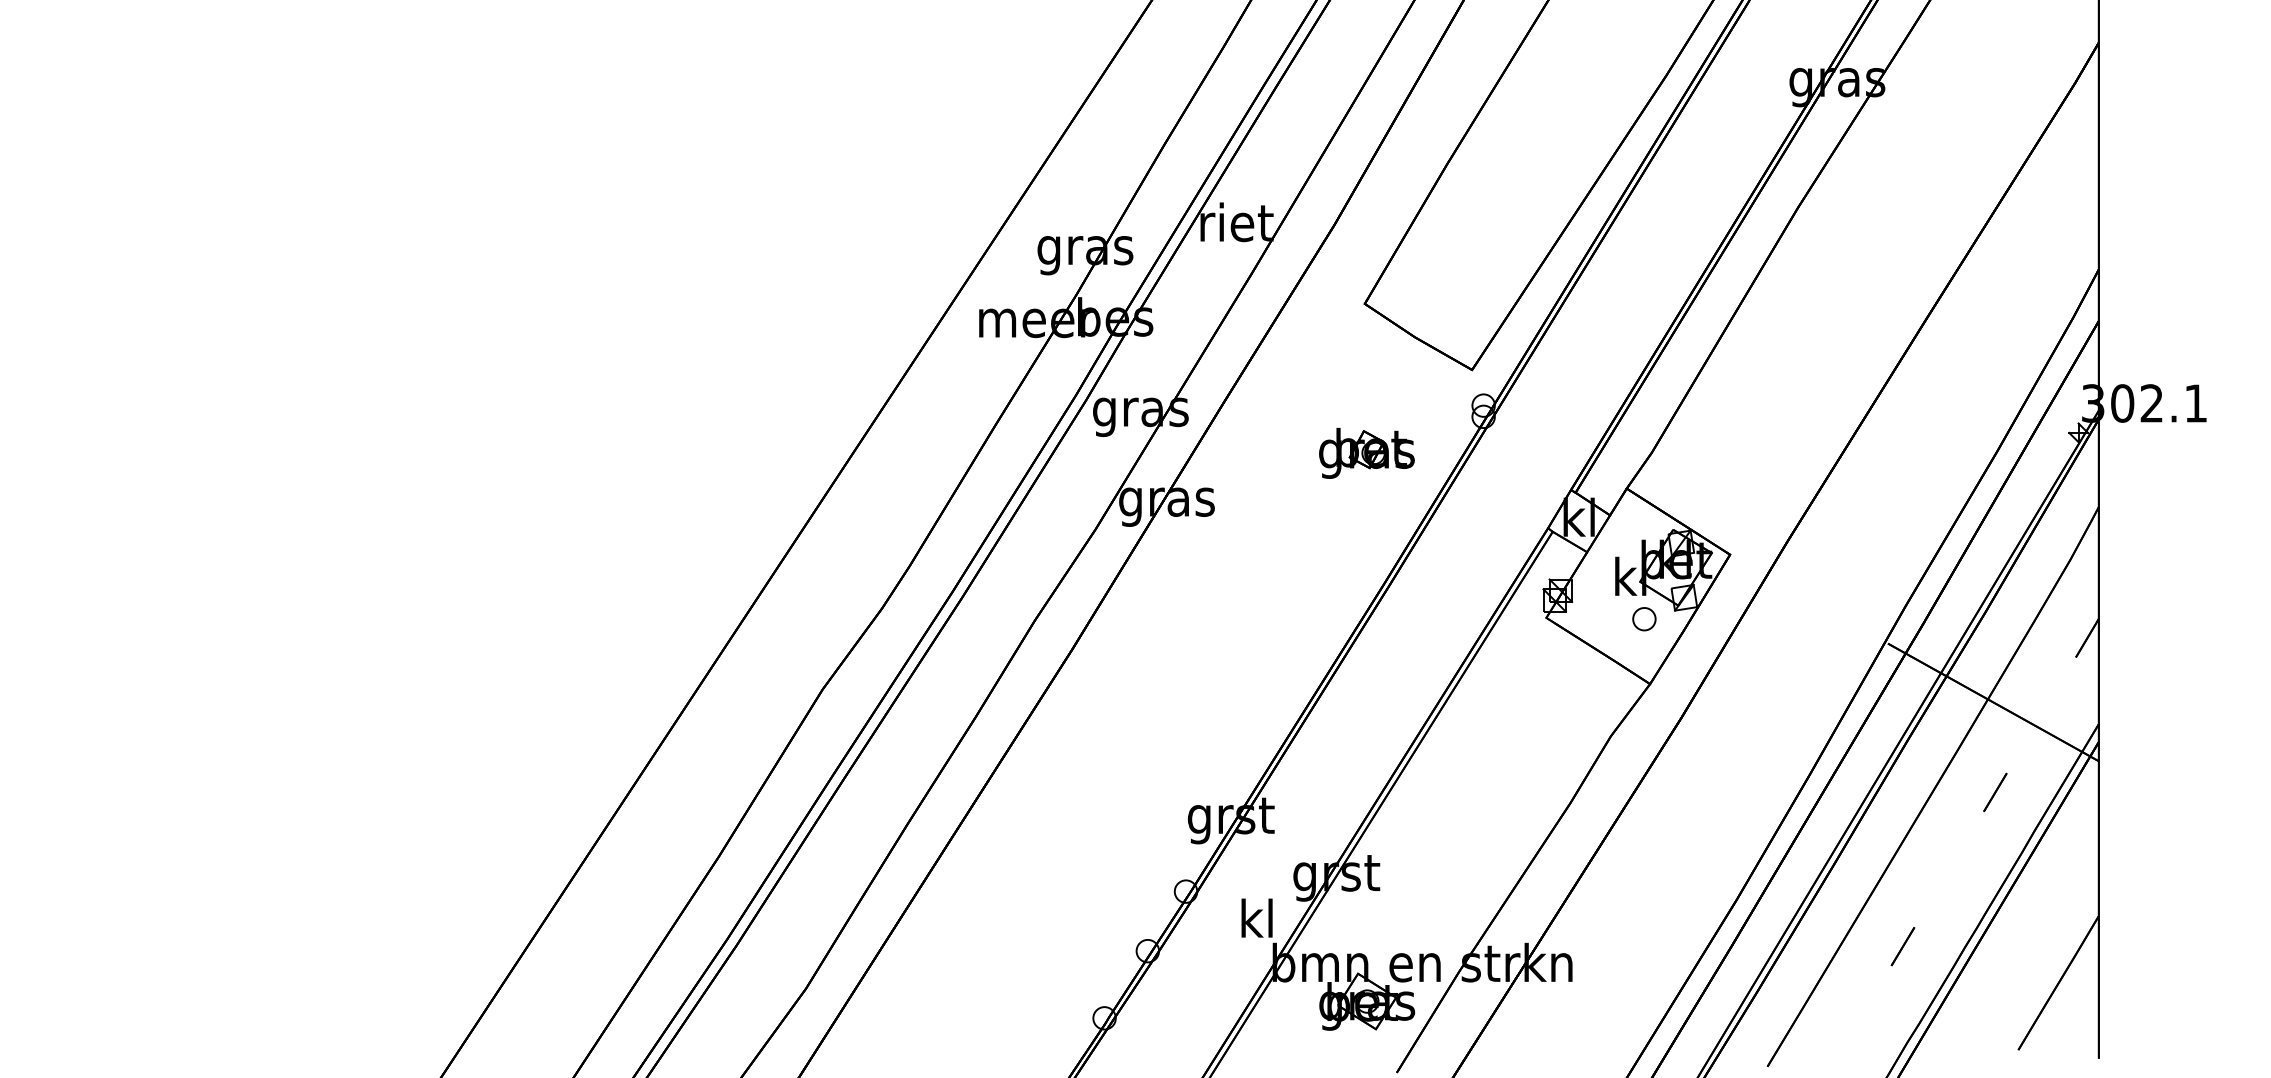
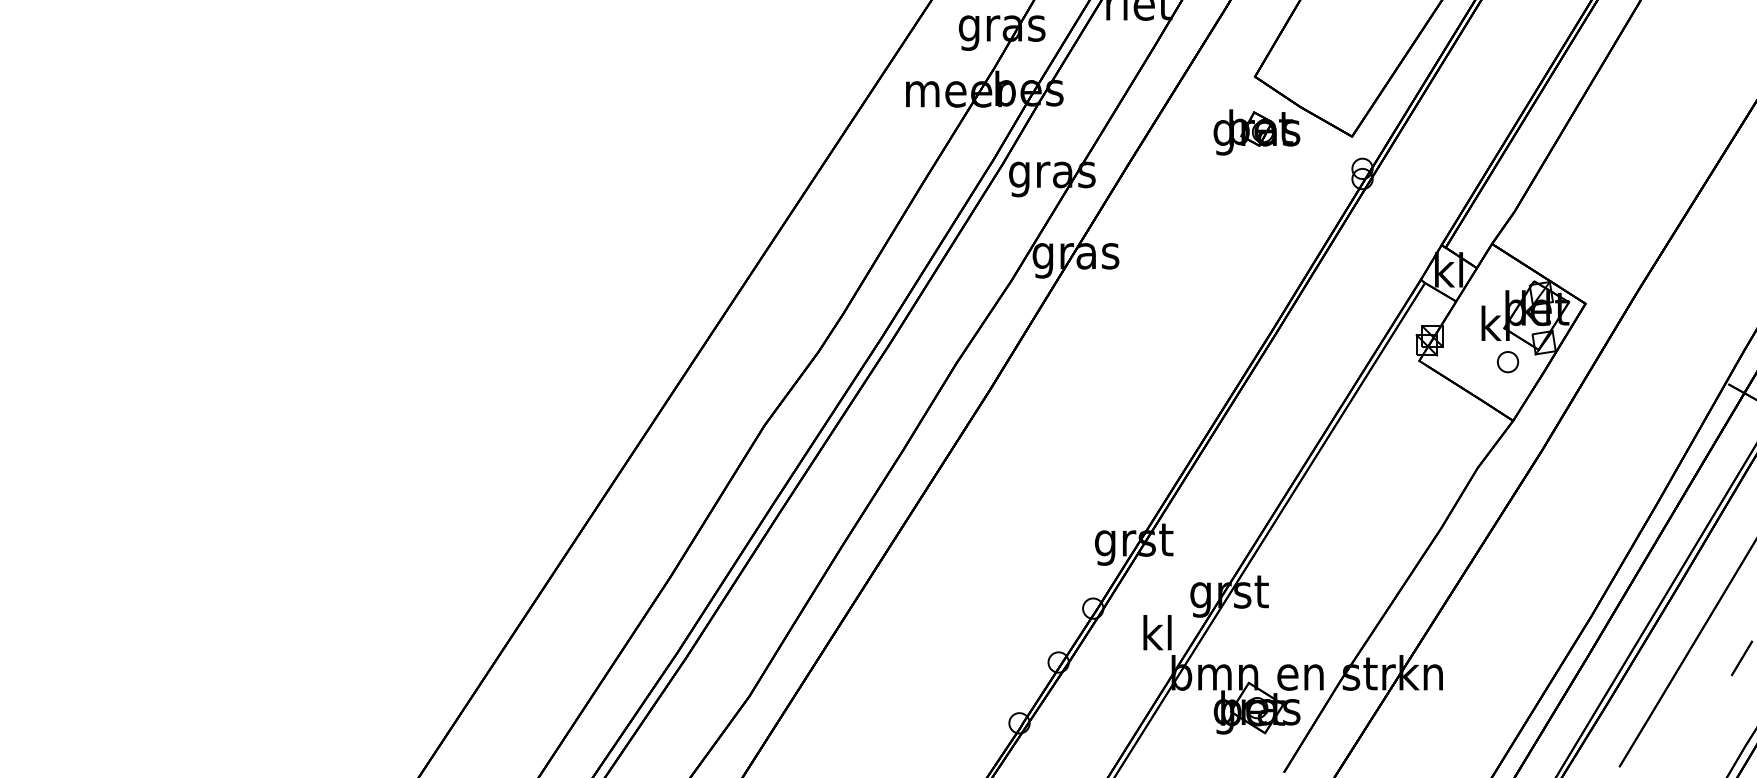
part: (1366, 453) -> (1256, 132), moved

